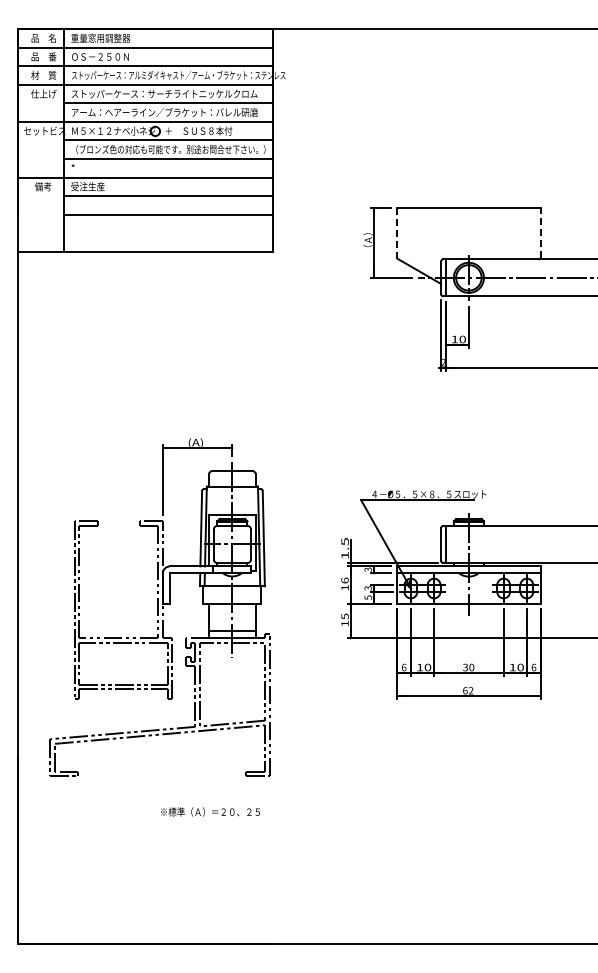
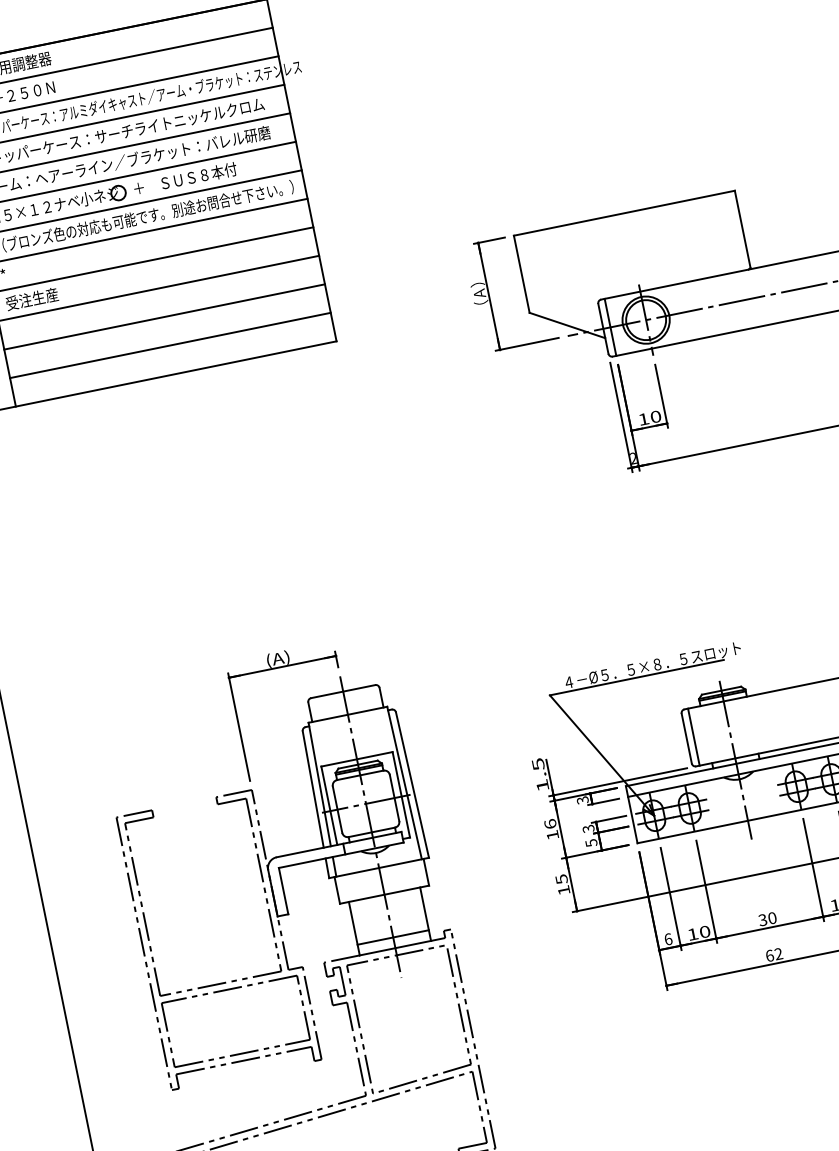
line: (540, 232) -> (741, 228), dashed -> solid
line: (168, 233) -> (170, 345), added
line: (397, 233) -> (522, 274), dashed -> solid

